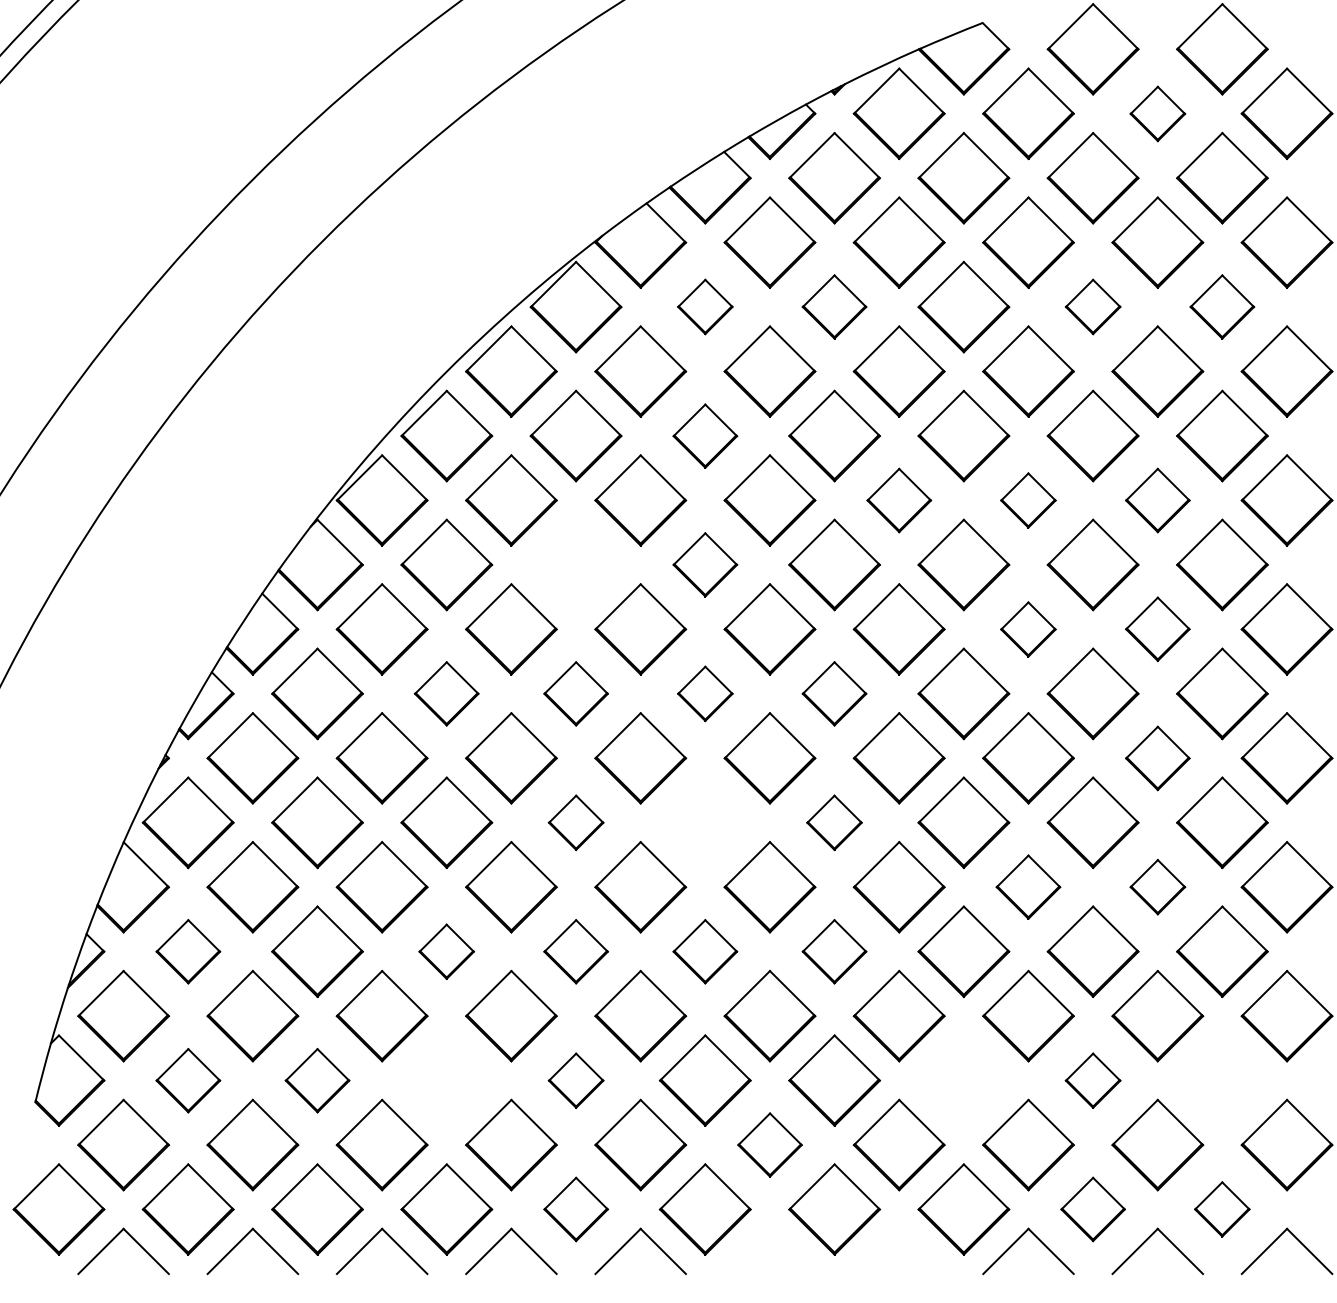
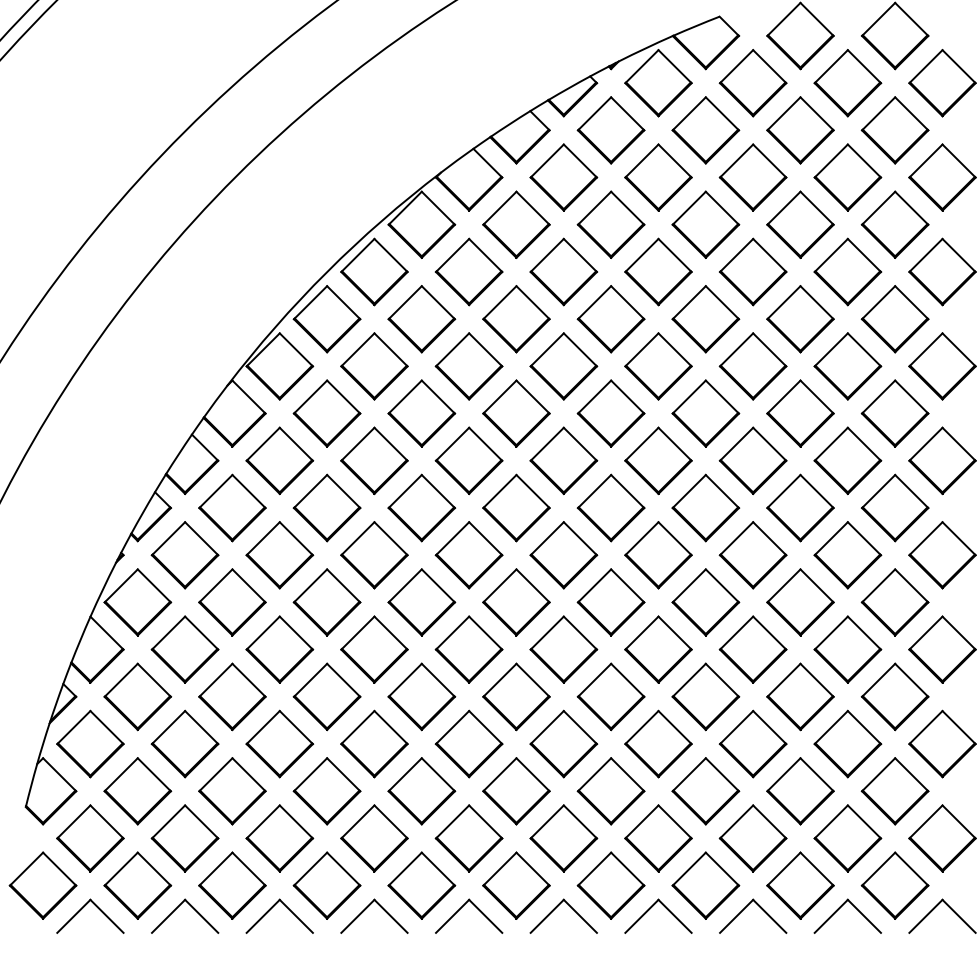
part: (1157, 114) -> (847, 83), size x1.67
part: (705, 306) -> (516, 224), size x1.67
part: (833, 306) -> (610, 224), size x1.43
part: (1093, 306) -> (800, 224), size x1.67
part: (1221, 306) -> (894, 224), size x1.43
part: (705, 436) -> (516, 319), size x1.43
part: (899, 500) -> (658, 366), size x1.43
part: (1027, 500) -> (752, 366), size x1.67
part: (1157, 500) -> (847, 366), size x1.43
part: (575, 564) -> (421, 413), added
part: (705, 564) -> (516, 413), size x1.43
part: (1027, 628) -> (752, 460), size x1.67
part: (1157, 628) -> (847, 460), size x1.43
part: (445, 693) -> (326, 507), size x1.43
part: (575, 693) -> (421, 507), size x1.43
part: (705, 693) -> (516, 507), size x1.67
part: (833, 693) -> (610, 507), size x1.43
part: (1157, 758) -> (847, 555), size x1.43
part: (575, 822) -> (421, 602), size x1.67
part: (705, 822) -> (516, 602), added
part: (833, 822) -> (610, 602), size x1.67
part: (1027, 887) -> (752, 649), size x1.43
part: (1157, 887) -> (847, 649), size x1.67
part: (187, 951) -> (137, 696), size x1.43
part: (445, 951) -> (326, 696), size x1.67
part: (575, 951) -> (421, 696), size x1.43
part: (705, 951) -> (516, 696), size x1.43
part: (833, 951) -> (610, 696), size x1.43
part: (187, 1080) -> (137, 791), size x1.43
part: (317, 1080) -> (232, 791), size x1.43
part: (445, 1080) -> (326, 791), added
part: (575, 1080) -> (421, 791), size x1.67
part: (963, 1080) -> (705, 791), added
part: (1093, 1080) -> (800, 791), size x1.67
part: (1221, 1080) -> (894, 791), added
part: (769, 1145) -> (563, 838), size x1.43
part: (575, 1209) -> (421, 885), size x1.43
part: (1093, 1209) -> (800, 885), size x1.43
part: (1221, 1209) -> (894, 885), size x1.67
part: (759, 1240) -> (556, 908), added
part: (889, 1240) -> (651, 908), added

